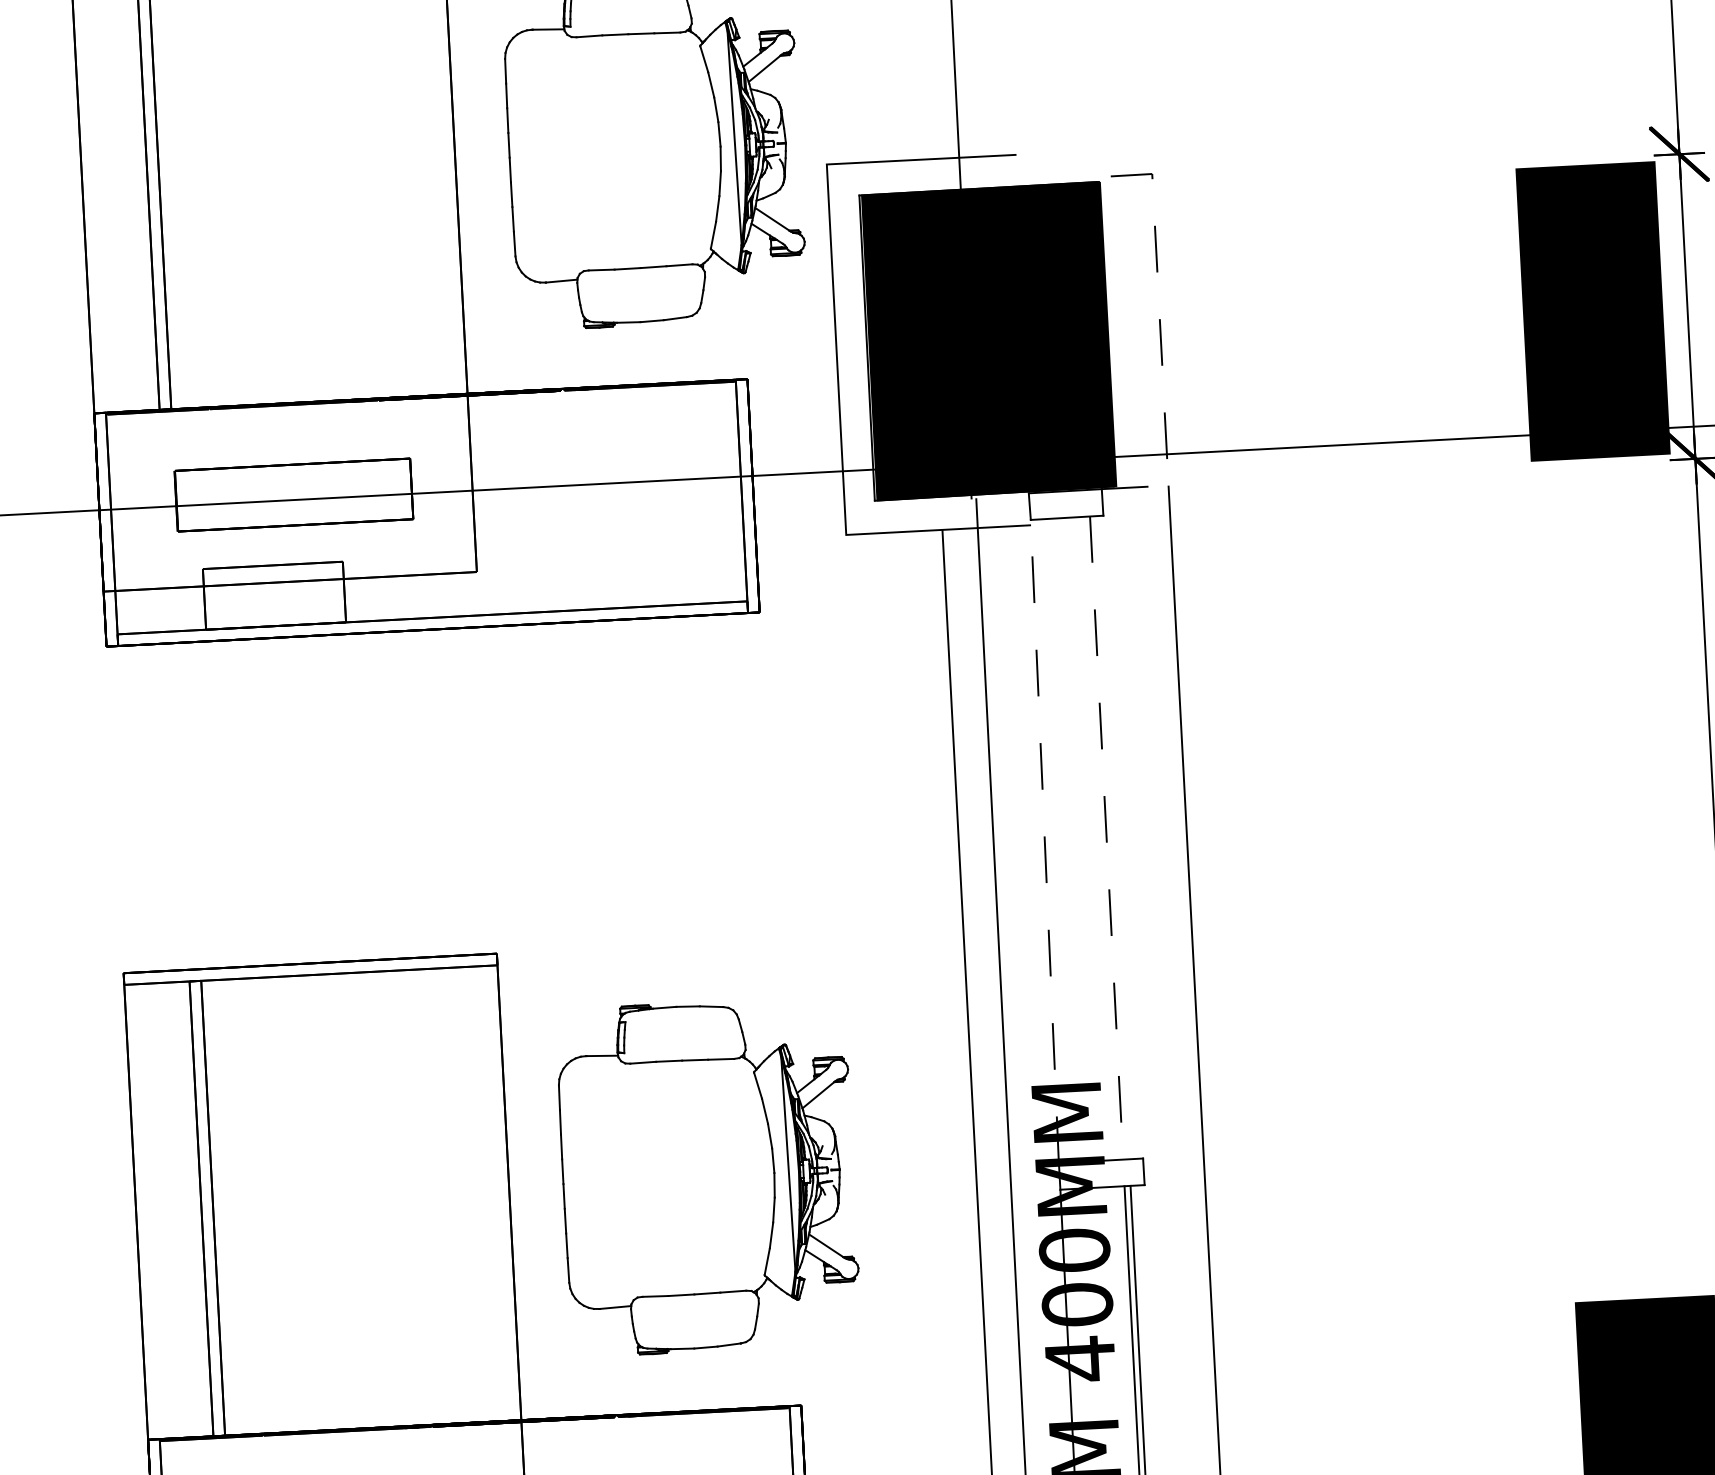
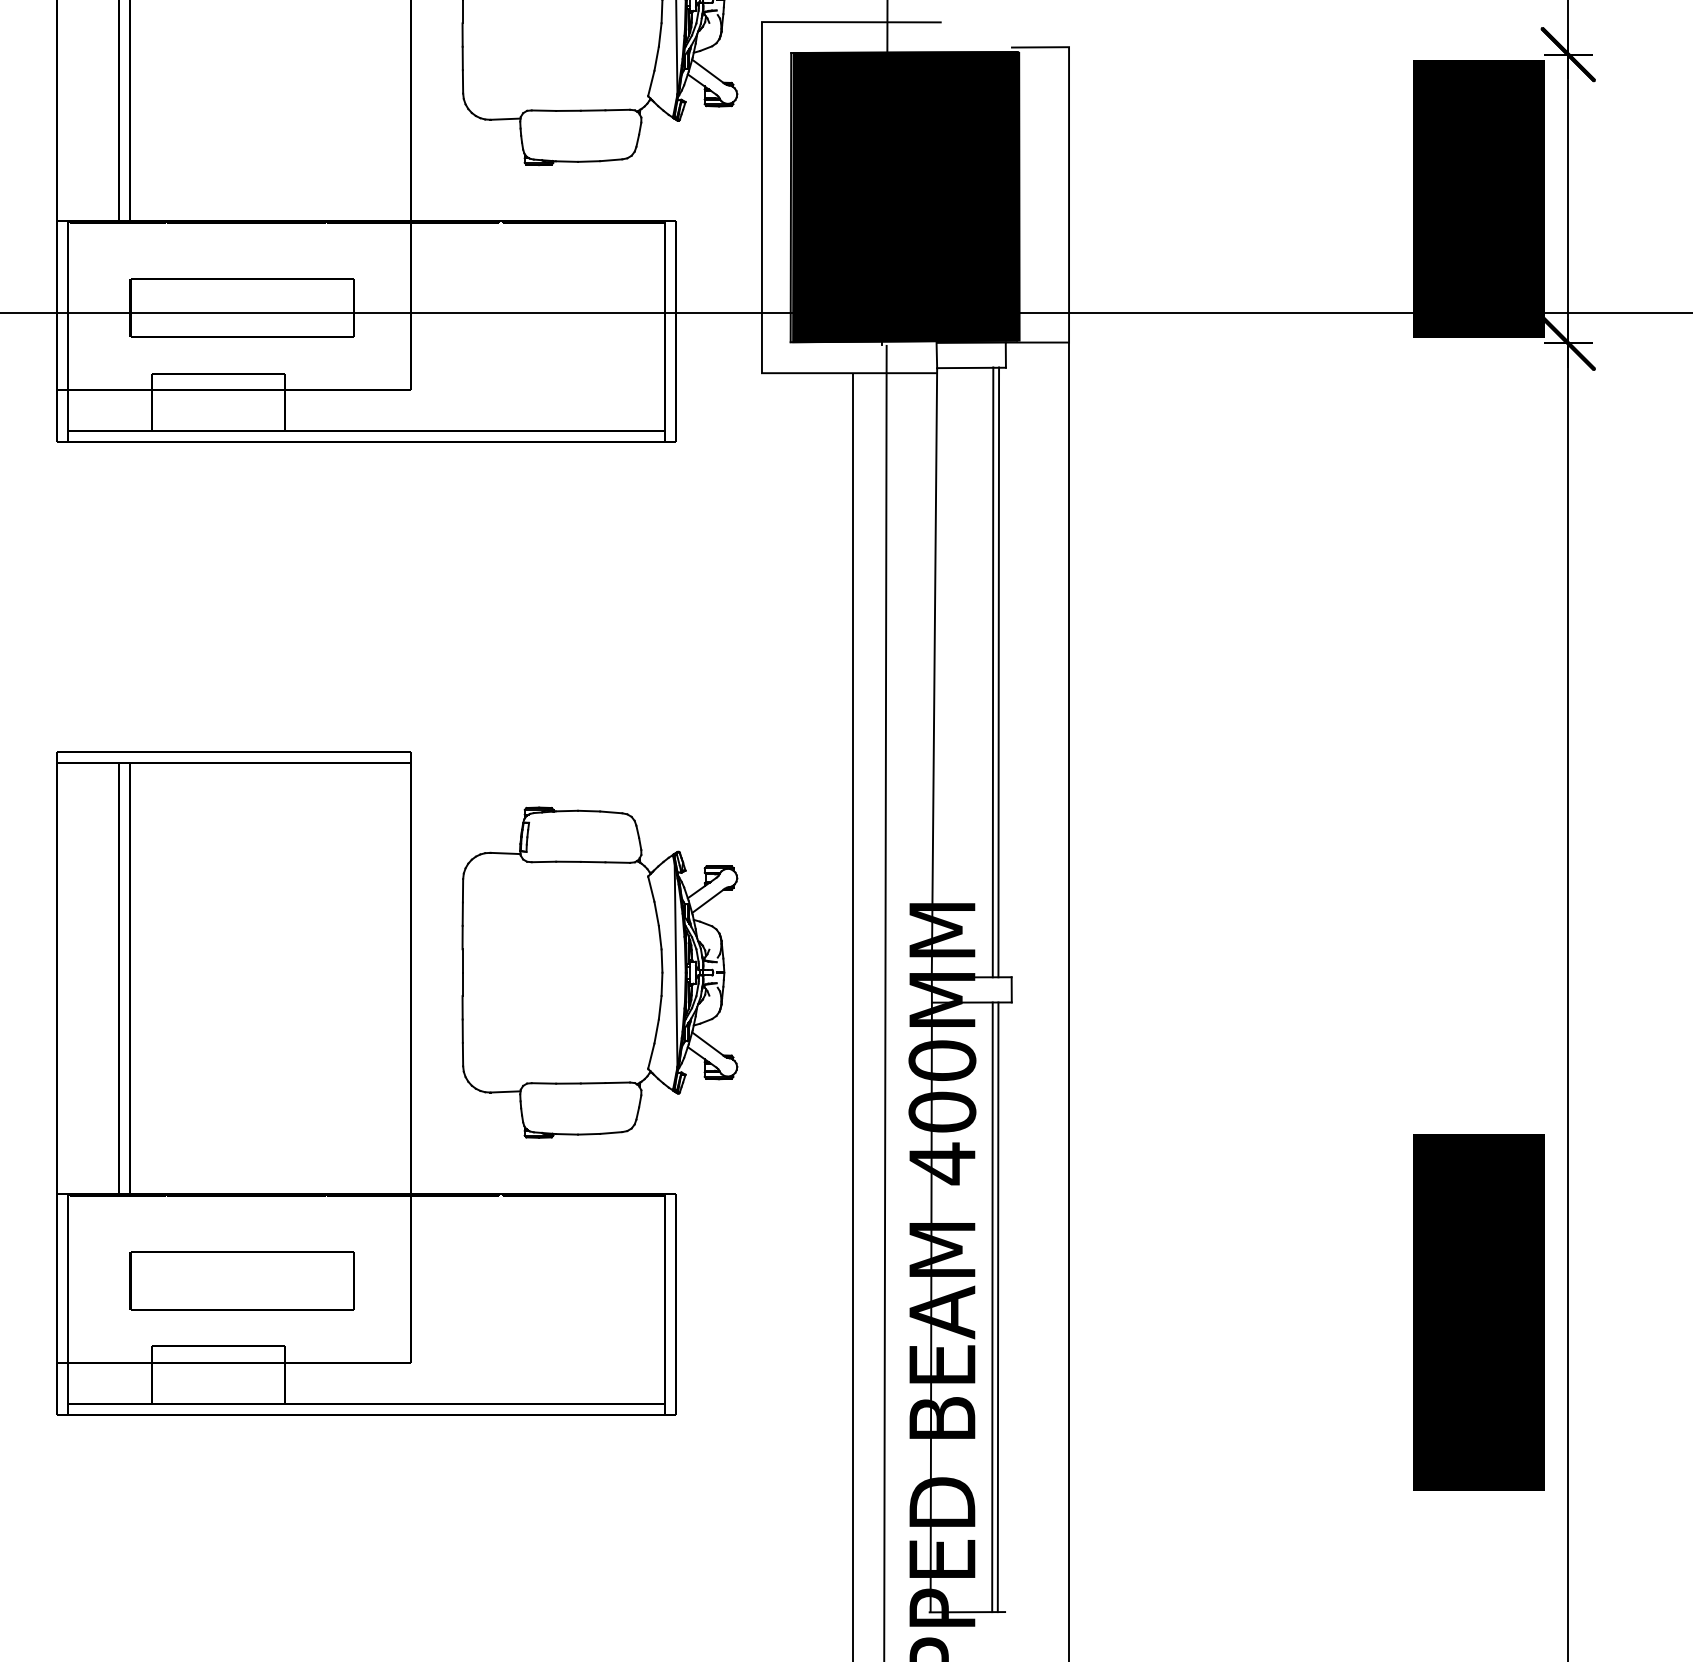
line: (1160, 331) -> (1069, 196), dashed -> solid
line: (1107, 837) -> (993, 672), dashed -> solid
line: (1112, 837) -> (998, 672), added
line: (1044, 841) -> (934, 672), dashed -> solid

